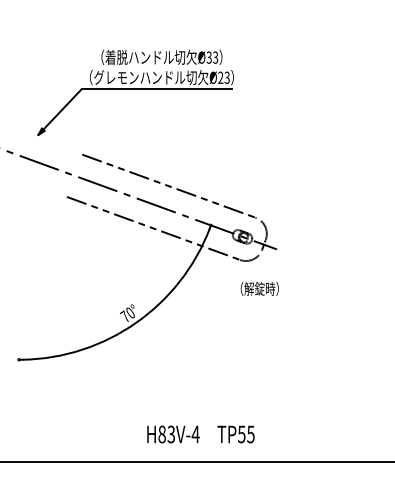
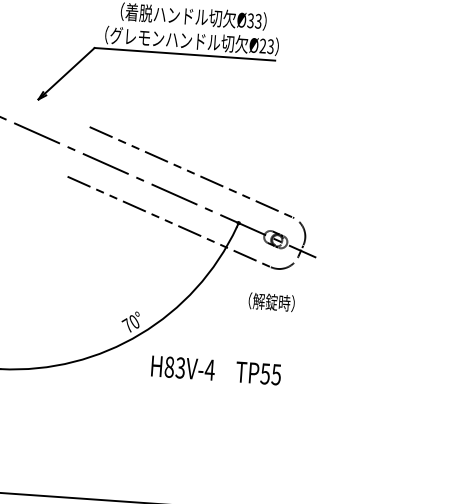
text: (259, 288) -> (271, 301), moved
text: (200, 434) -> (215, 370), moved

